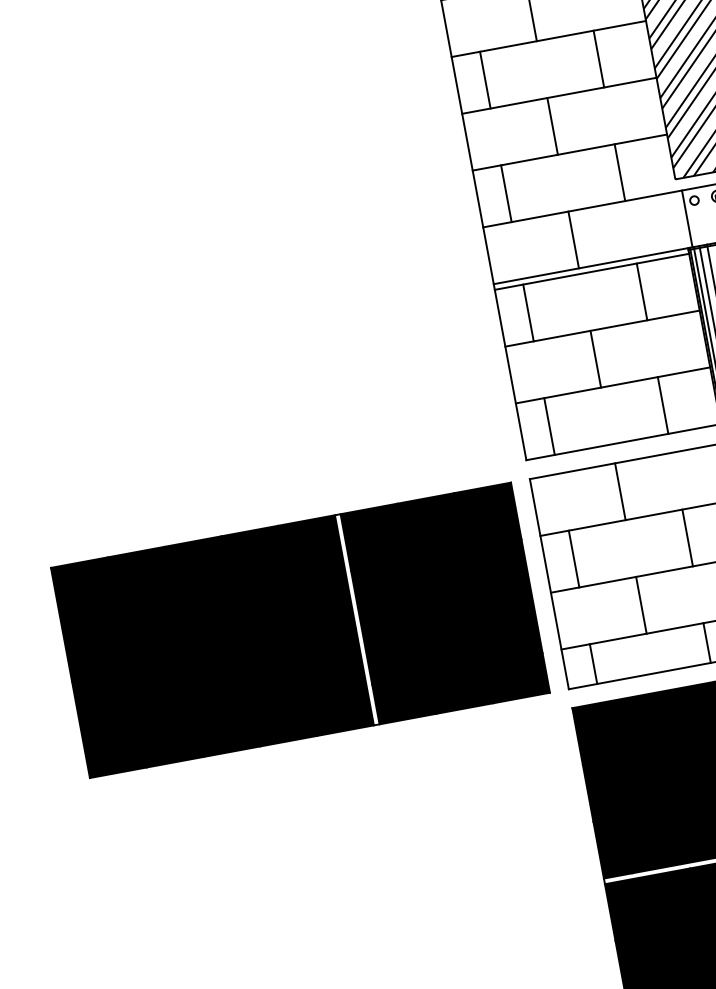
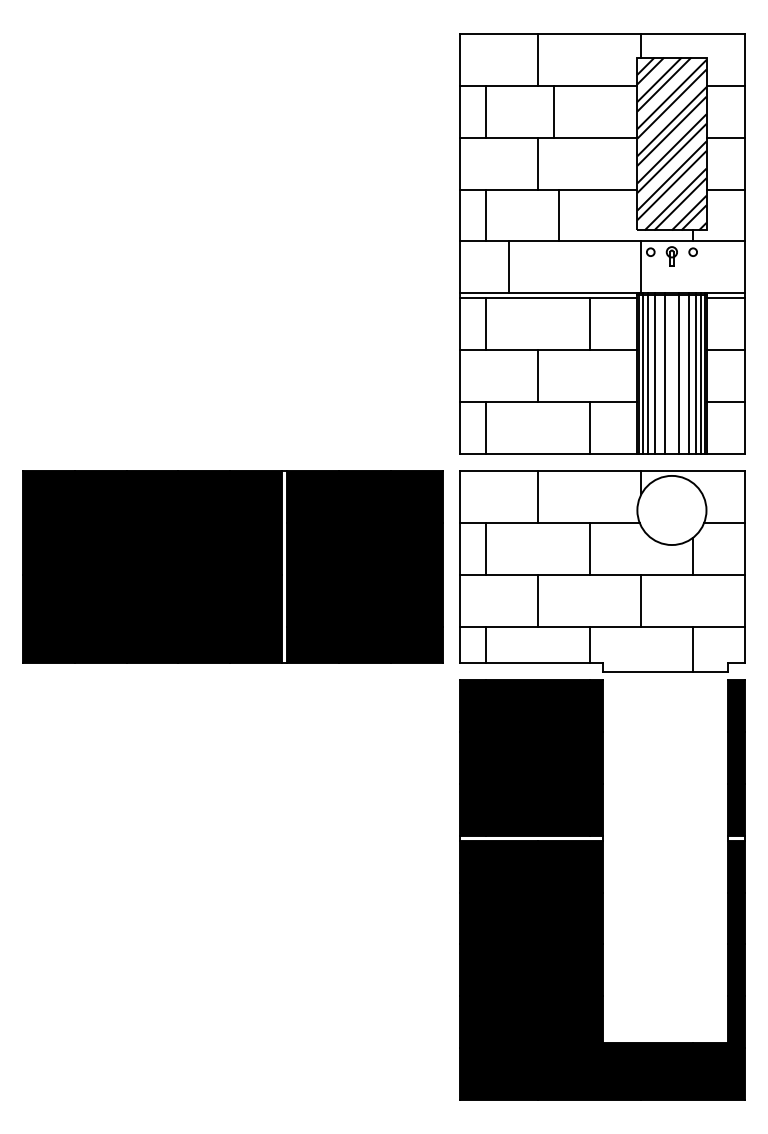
line: (598, 58) -> (553, 111), moved
line: (619, 172) -> (558, 215), moved
line: (573, 240) -> (508, 267), moved

